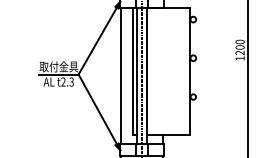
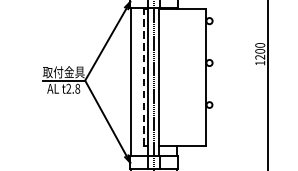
line: (132, 70) -> (143, 76), solid -> dashed
text: (71, 81) -> (77, 88), t2.3 -> t2.8

